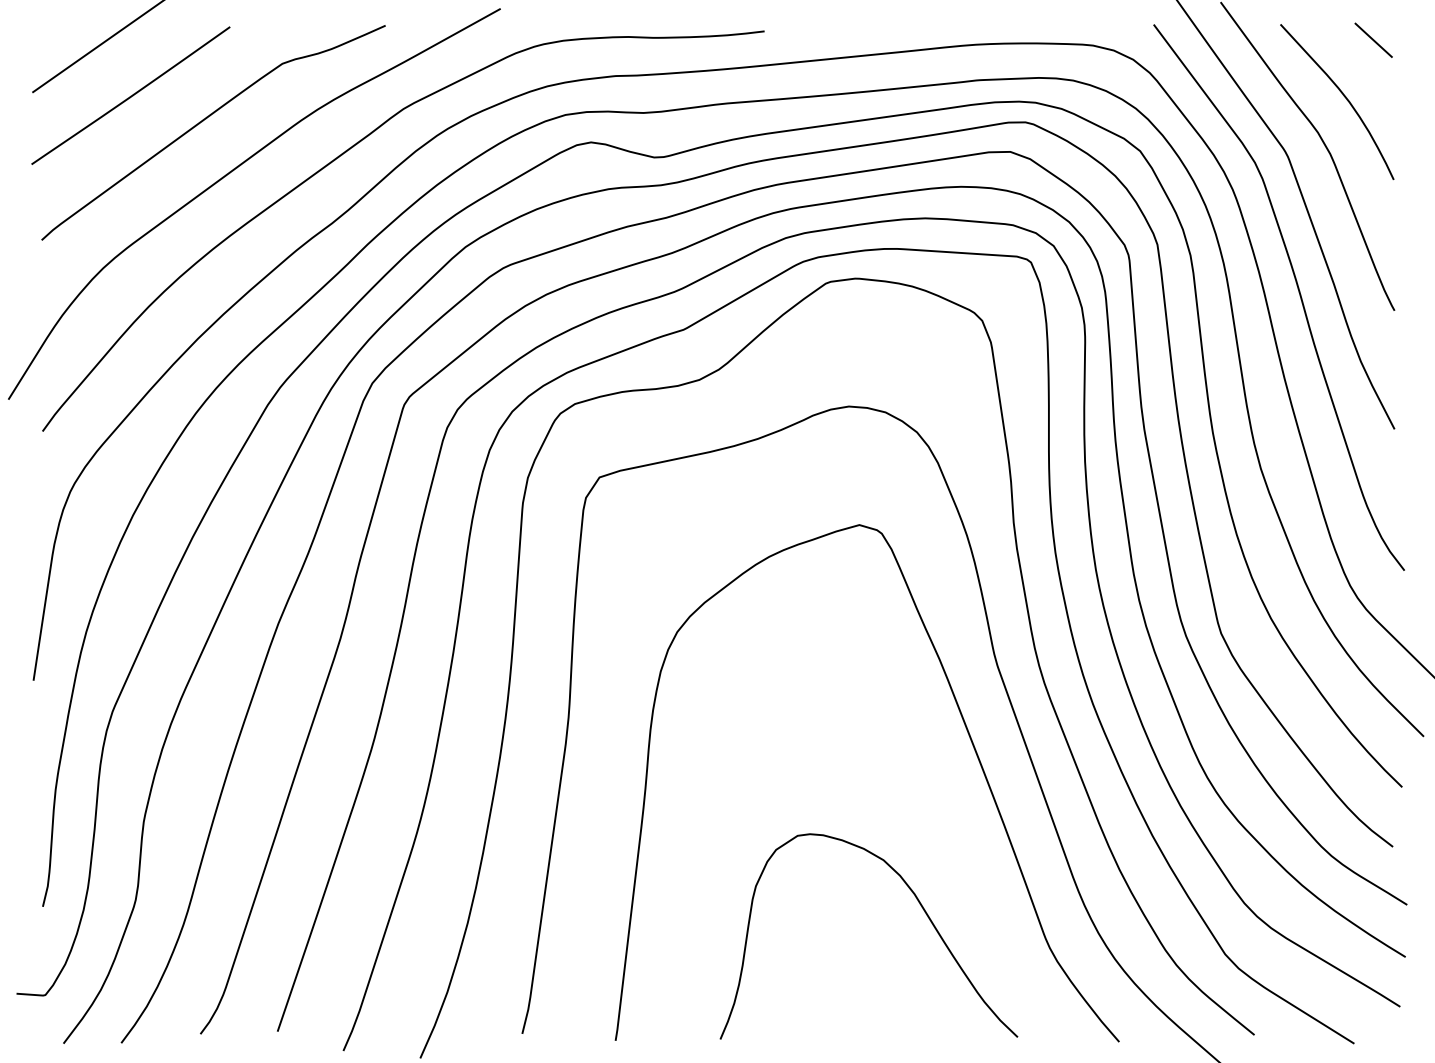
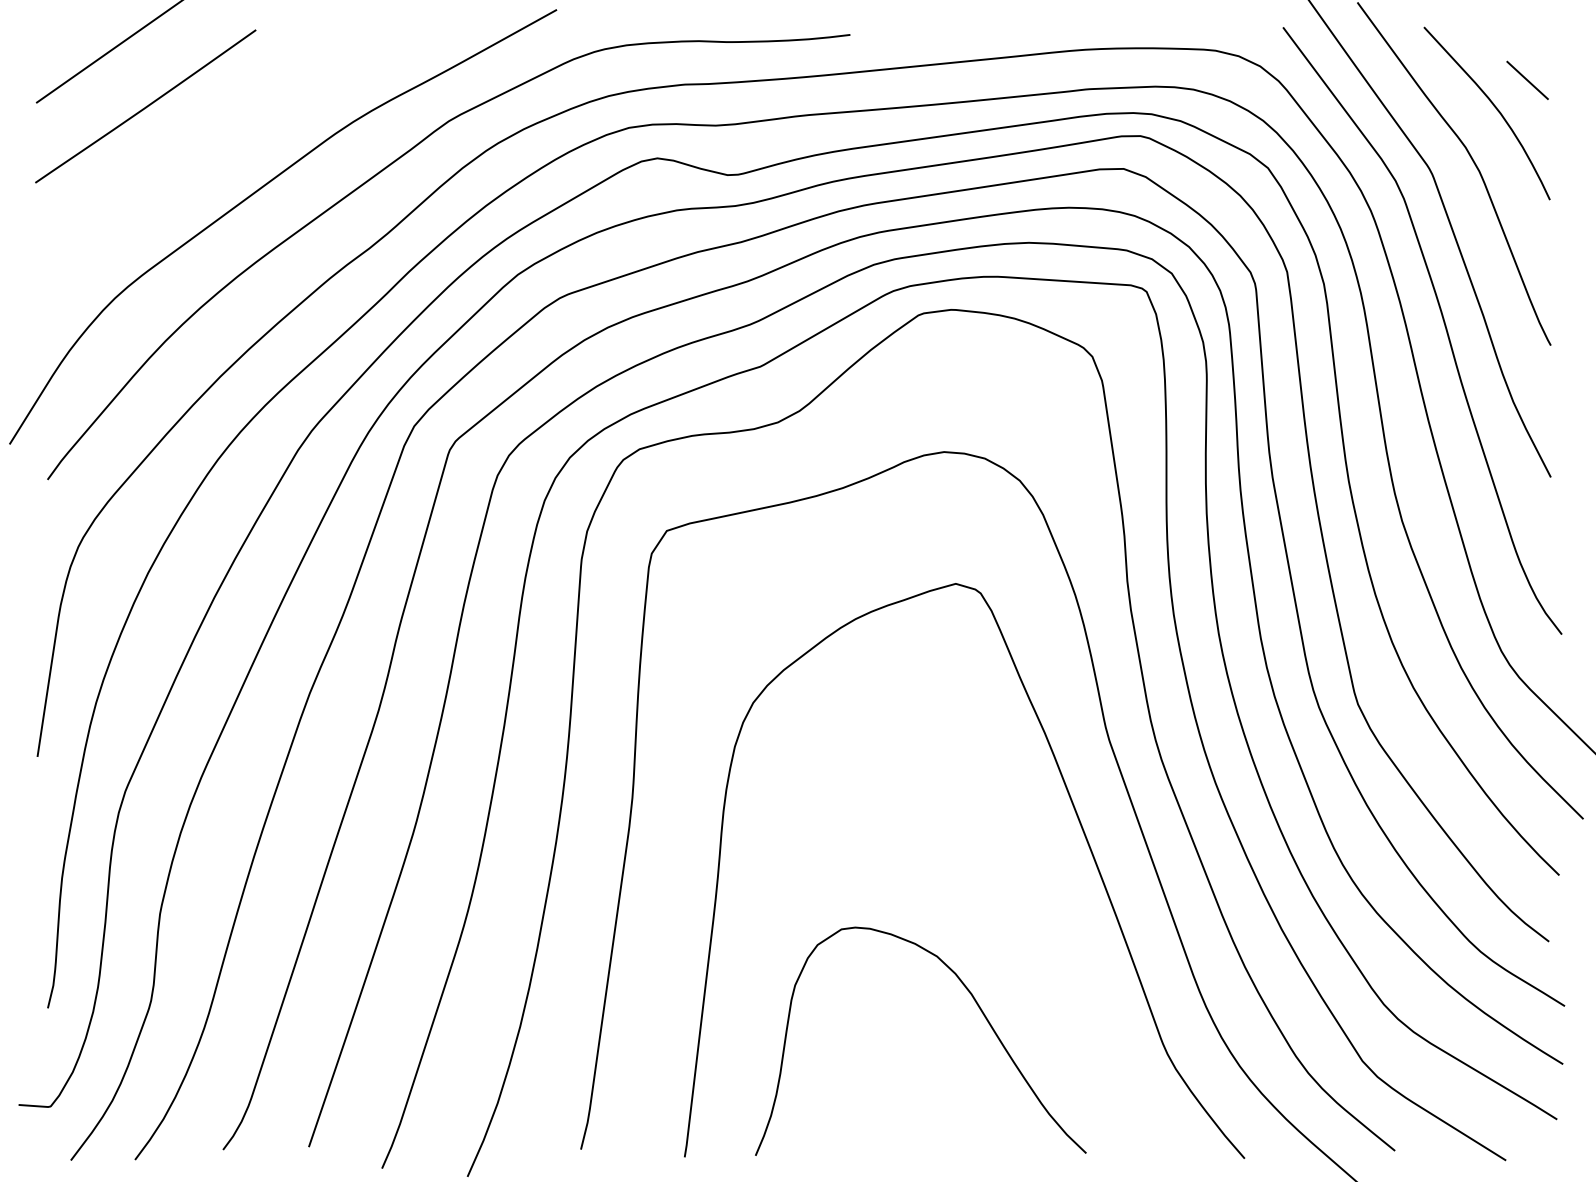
line: (1373, 39) -> (1527, 79), moved
curve: (206, 119) -> (229, 132), removed
curve: (919, 904) -> (977, 1005), moved

